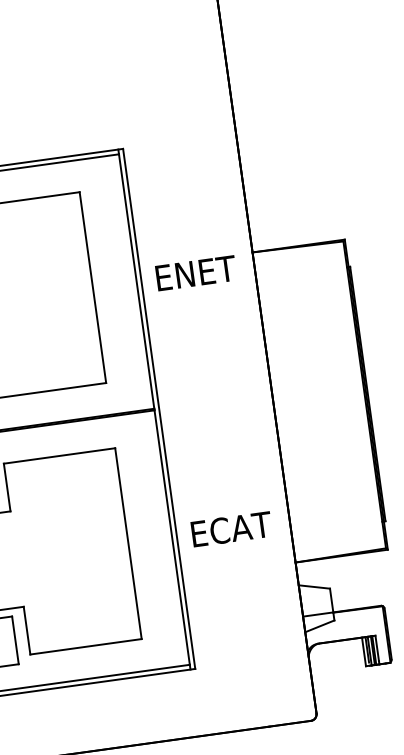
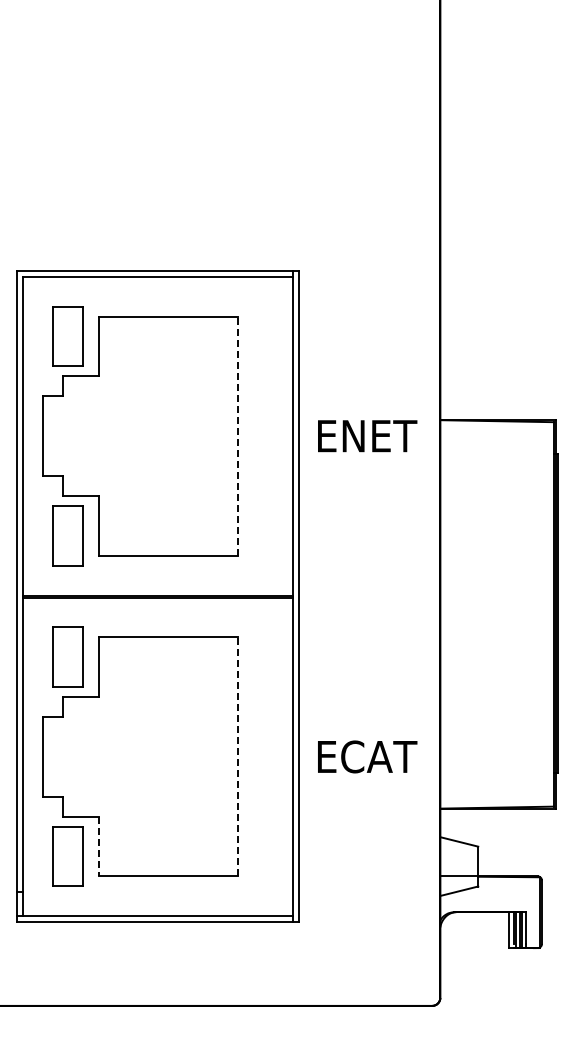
line: (93, 287) -> (238, 436), solid -> dashed
line: (128, 543) -> (238, 756), solid -> dashed
line: (26, 630) -> (98, 846), solid -> dashed

